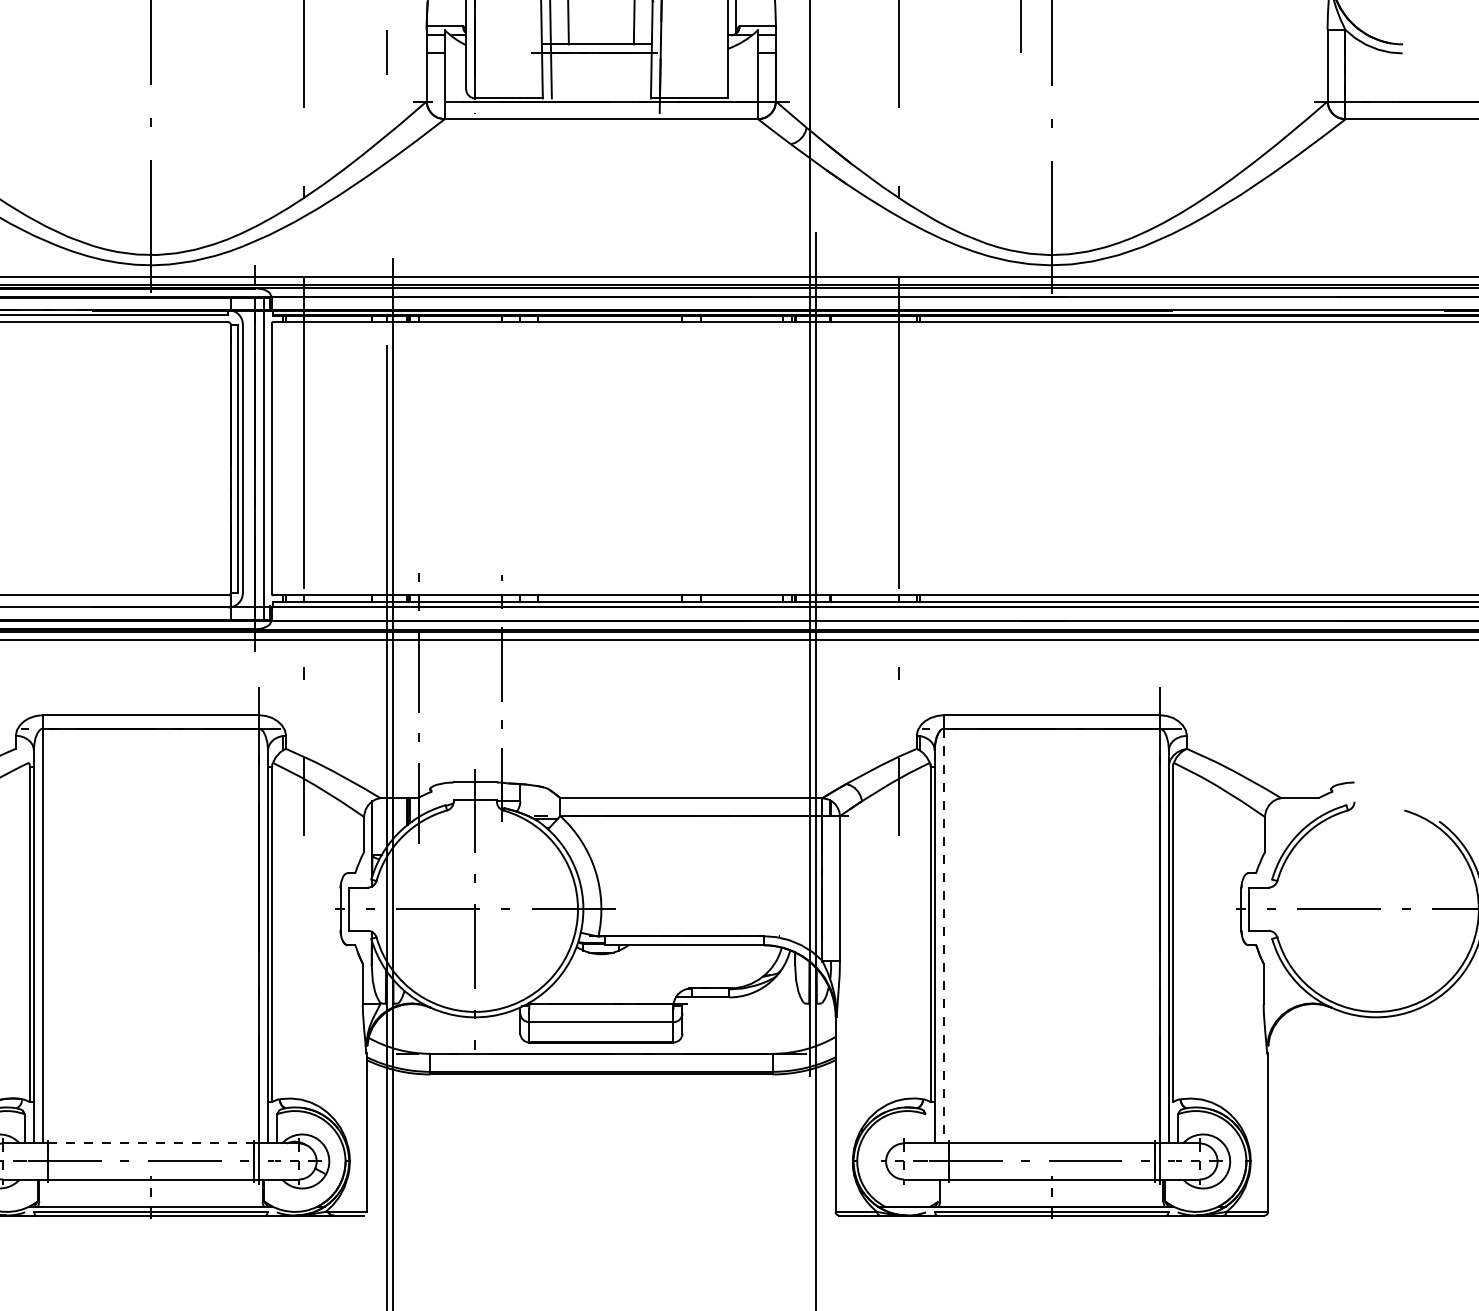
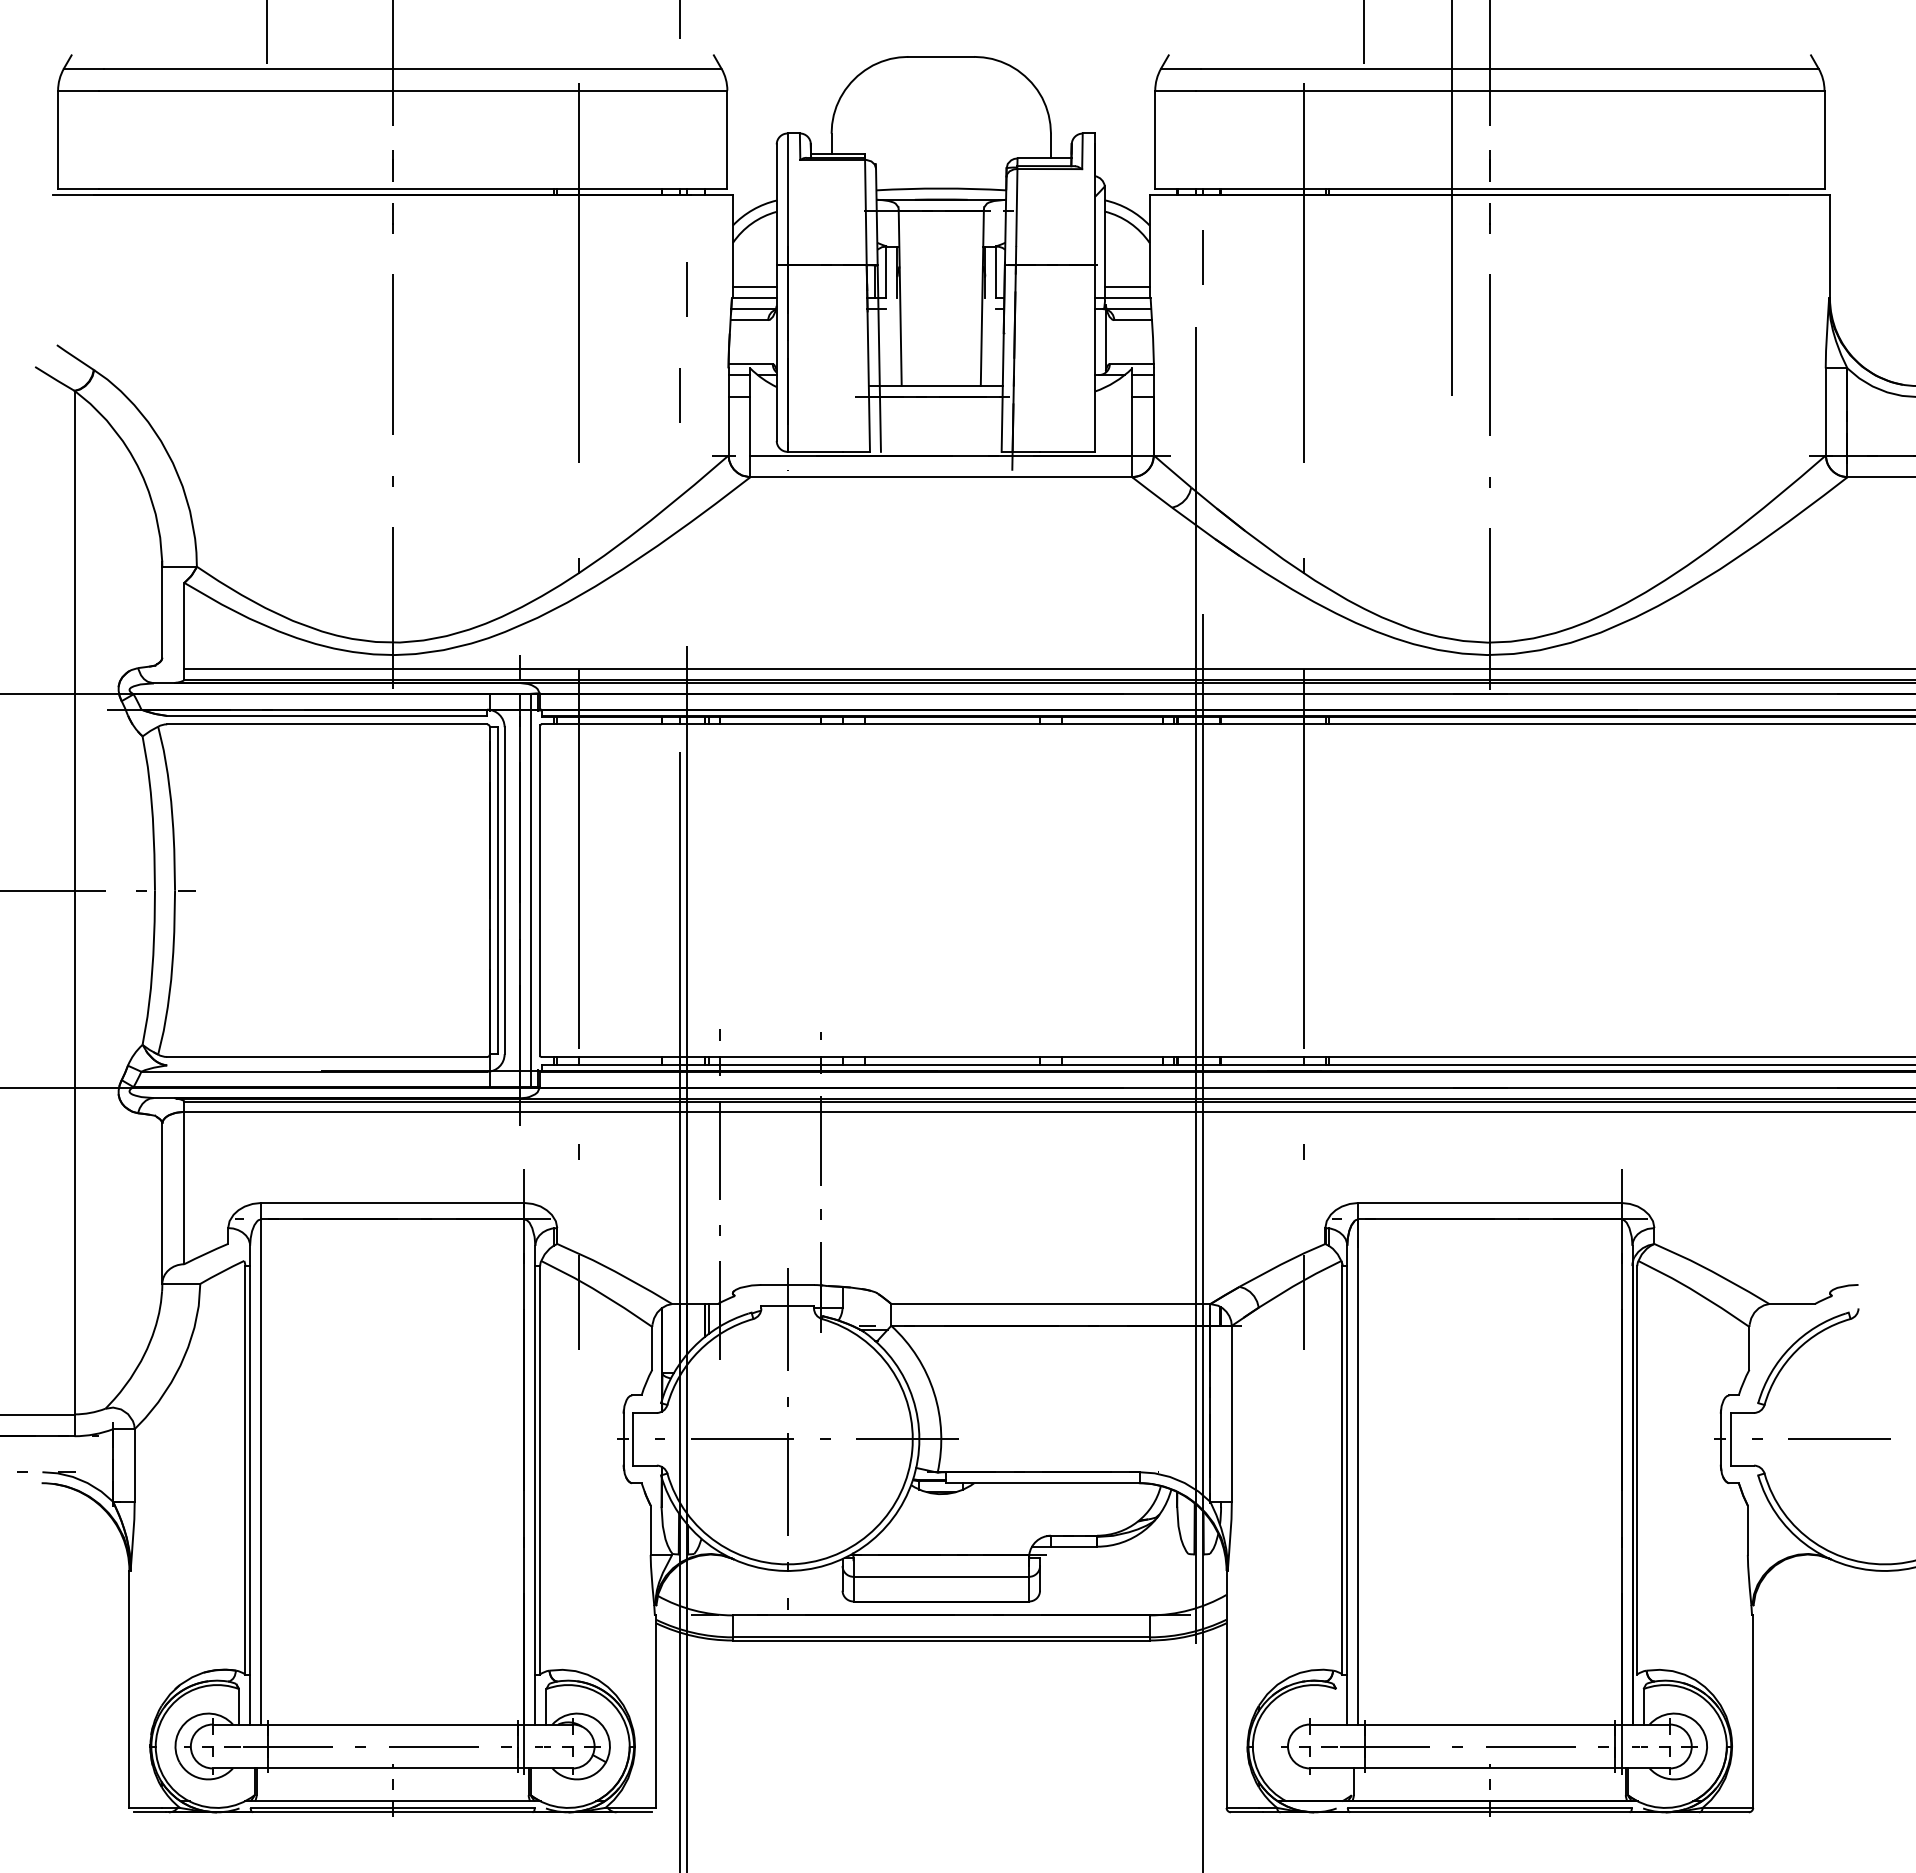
line: (943, 936) -> (1358, 1472), dashed -> solid
line: (151, 1143) -> (393, 1724), dashed -> solid

